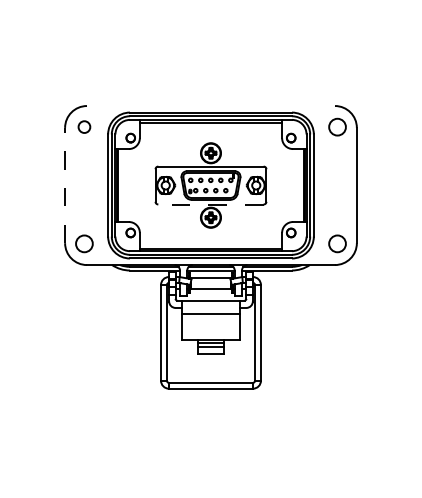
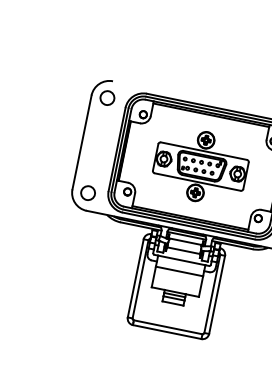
circle: (84, 126) -> (107, 97), size x1.43
line: (65, 185) -> (82, 142), dashed -> solid
line: (210, 204) -> (197, 181), dashed -> solid

